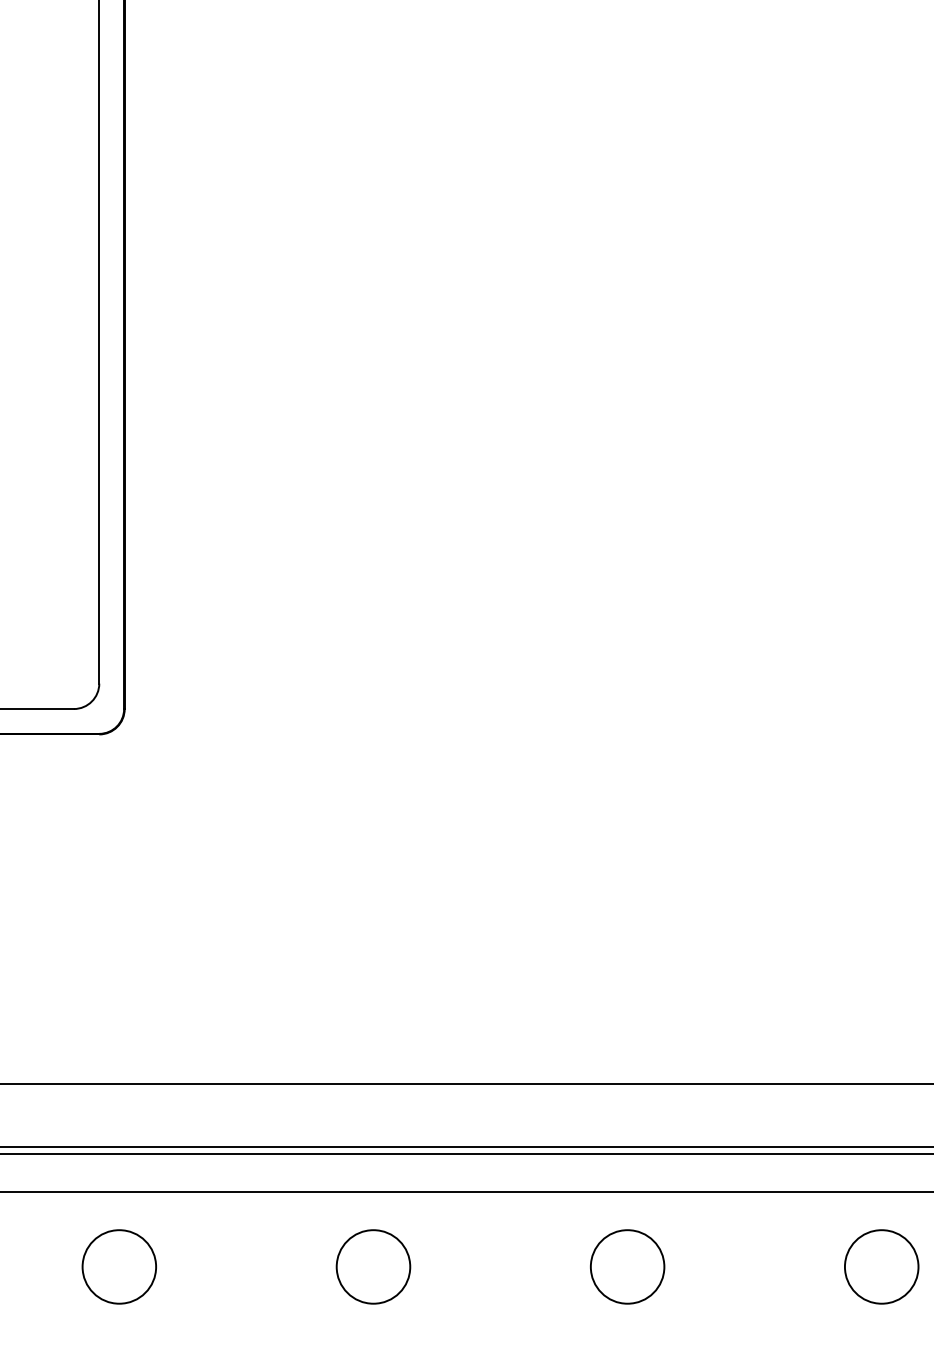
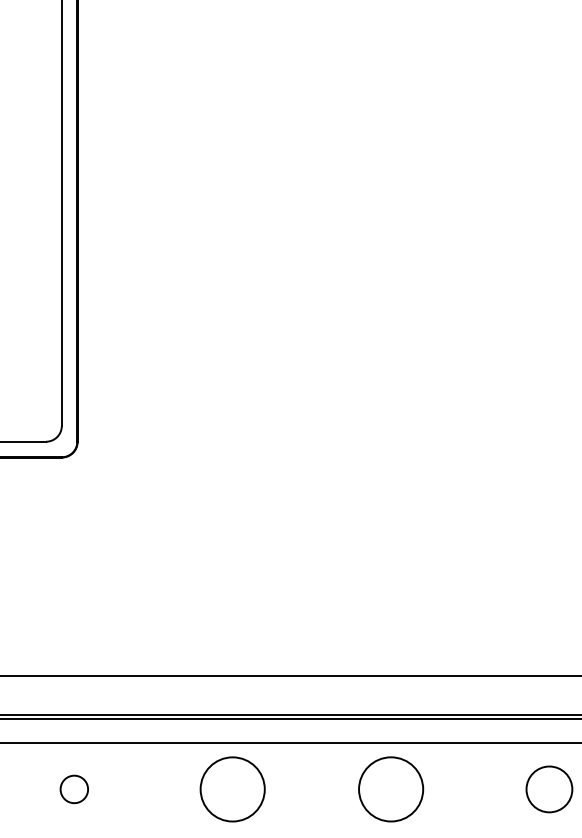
circle: (119, 1267) -> (74, 789), size x0.6
circle: (373, 1267) -> (232, 789), size x1.4
circle: (626, 1267) -> (390, 789), size x1.4

